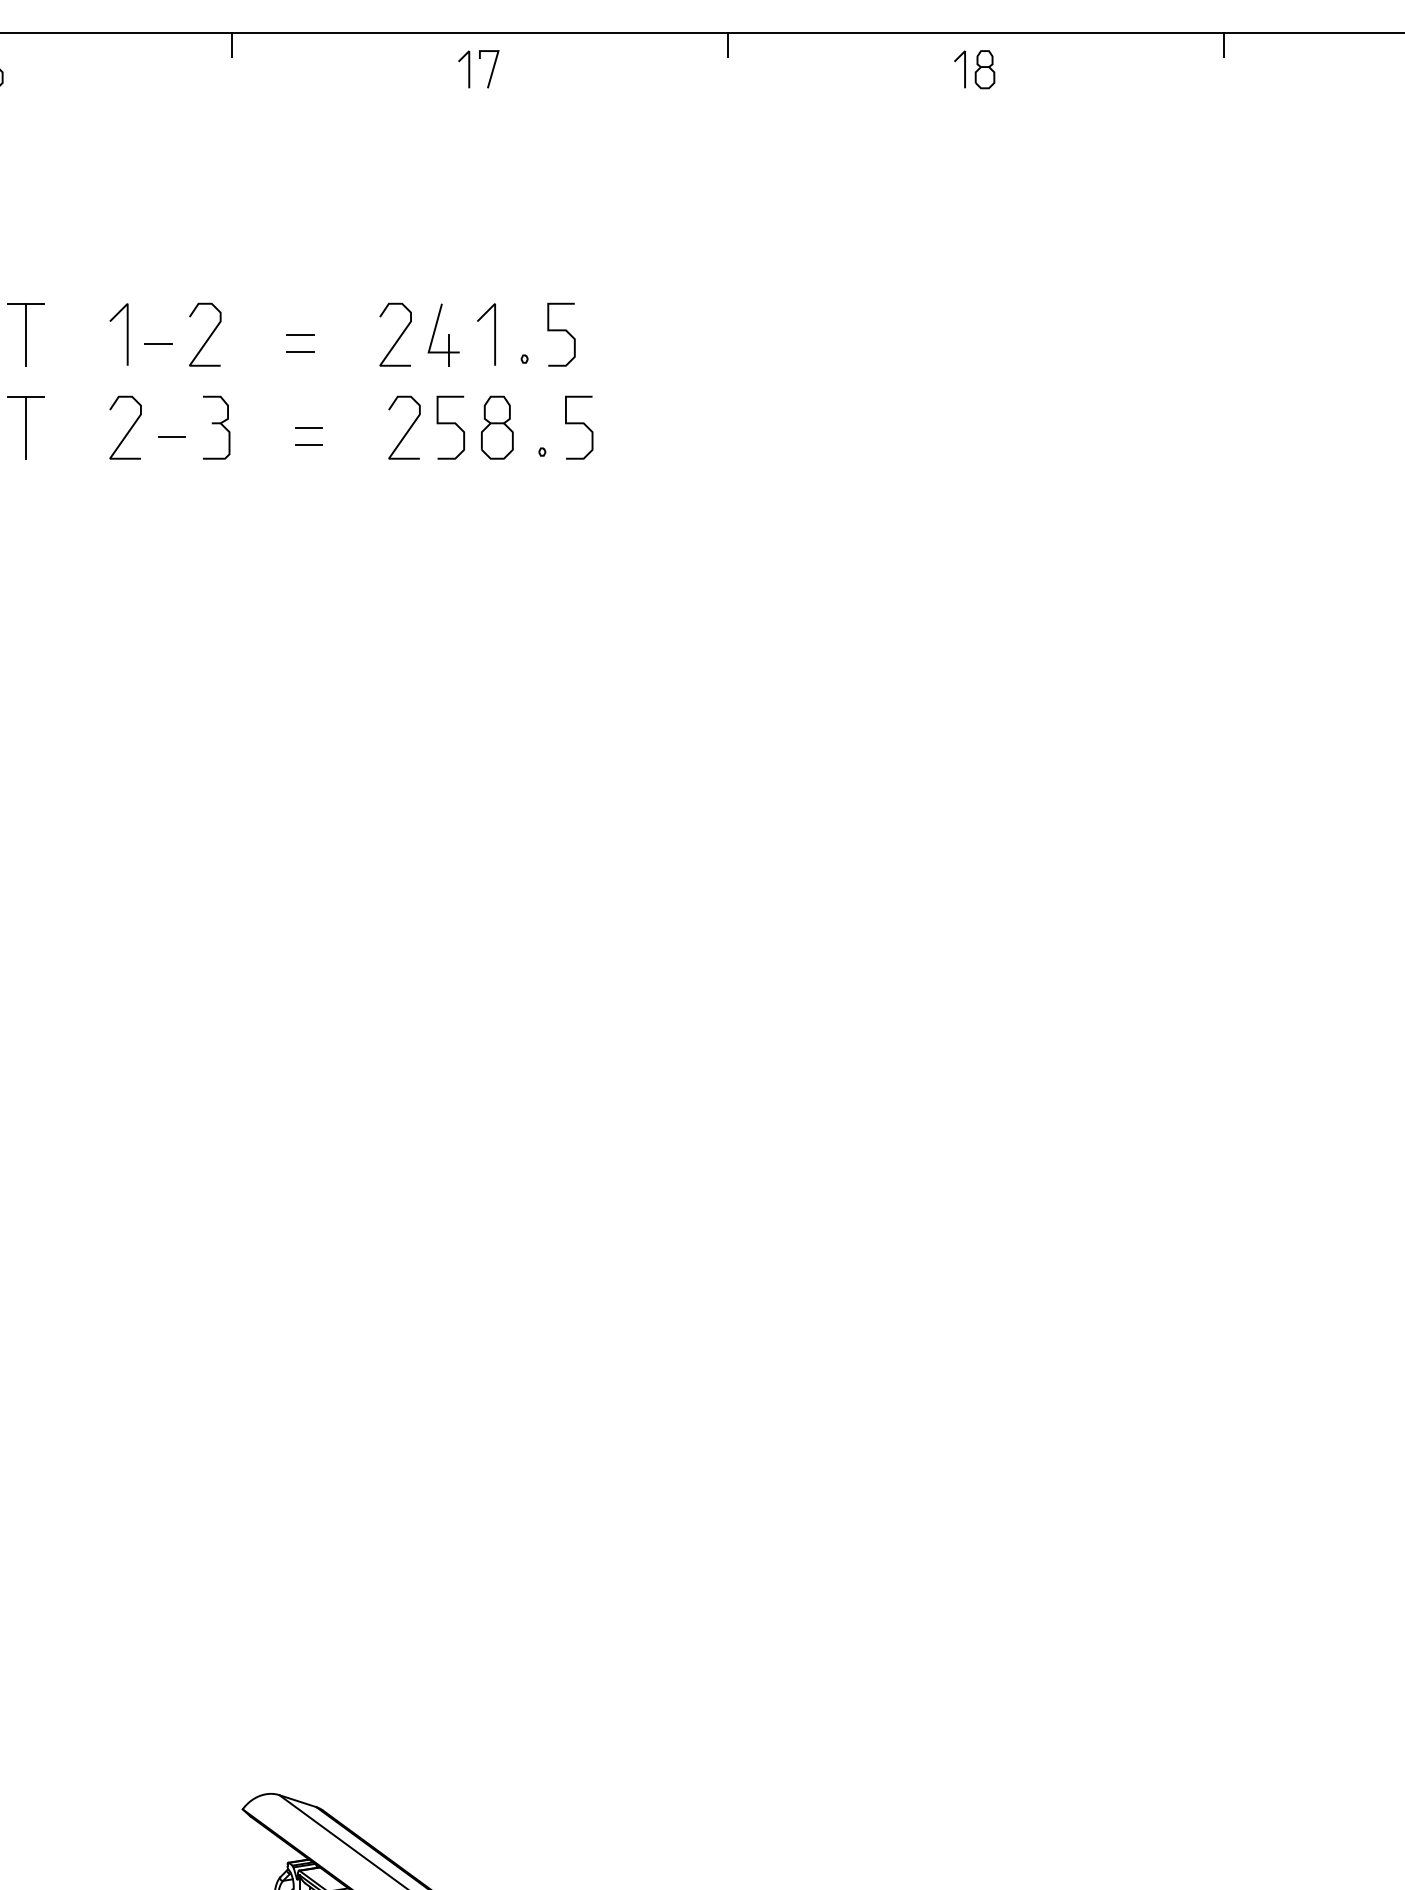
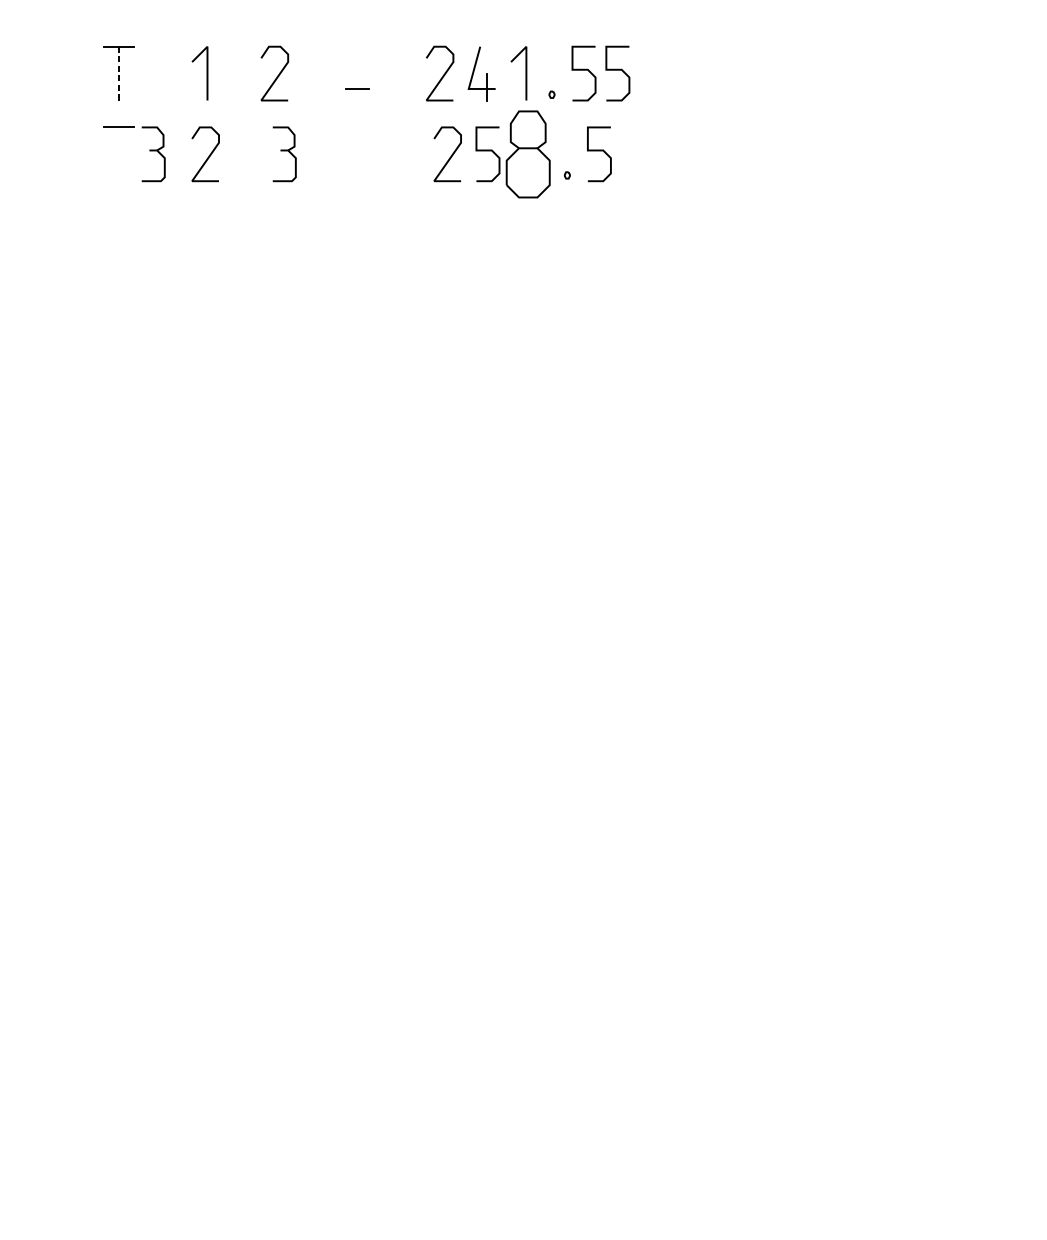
curve: (600, 331) -> (617, 70), added
line: (25, 334) -> (118, 73), solid -> dashed
line: (300, 334) -> (357, 73), removed
line: (158, 343) -> (234, 81), removed
line: (25, 427) -> (118, 154), removed
part: (65, 427) -> (153, 154), added
line: (308, 427) -> (364, 154), removed
part: (497, 427) -> (528, 154), size x1.6
line: (171, 436) -> (245, 161), removed
line: (308, 445) -> (364, 169), removed

